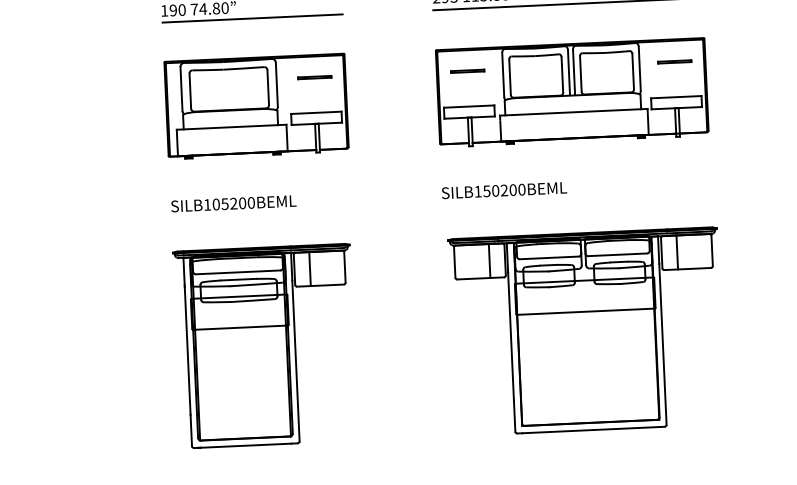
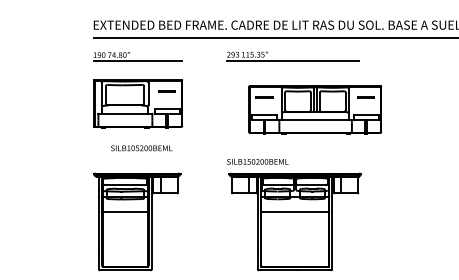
part: (572, 90) -> (315, 109), moved
text: (503, 189) -> (257, 161), moved
text: (233, 204) -> (141, 148), moved

